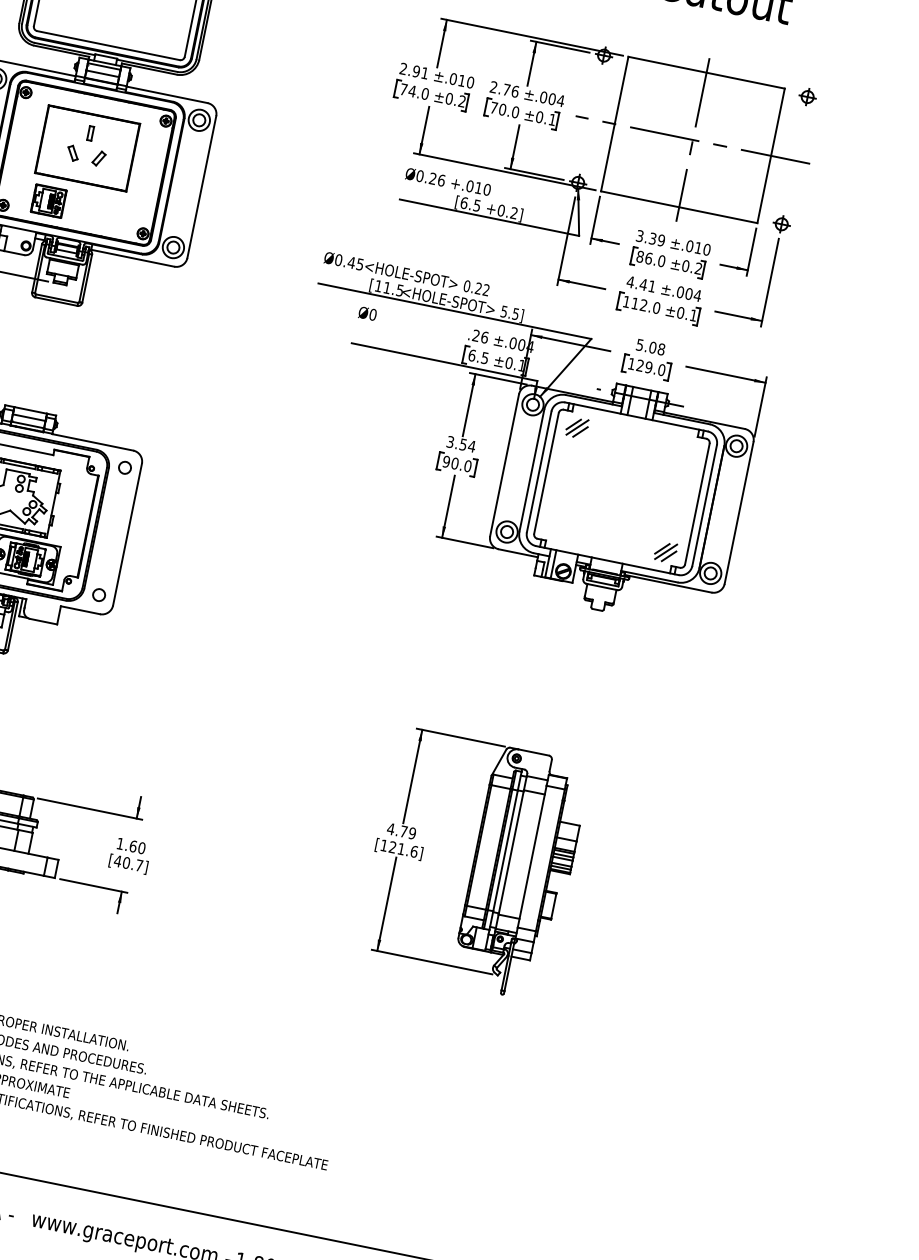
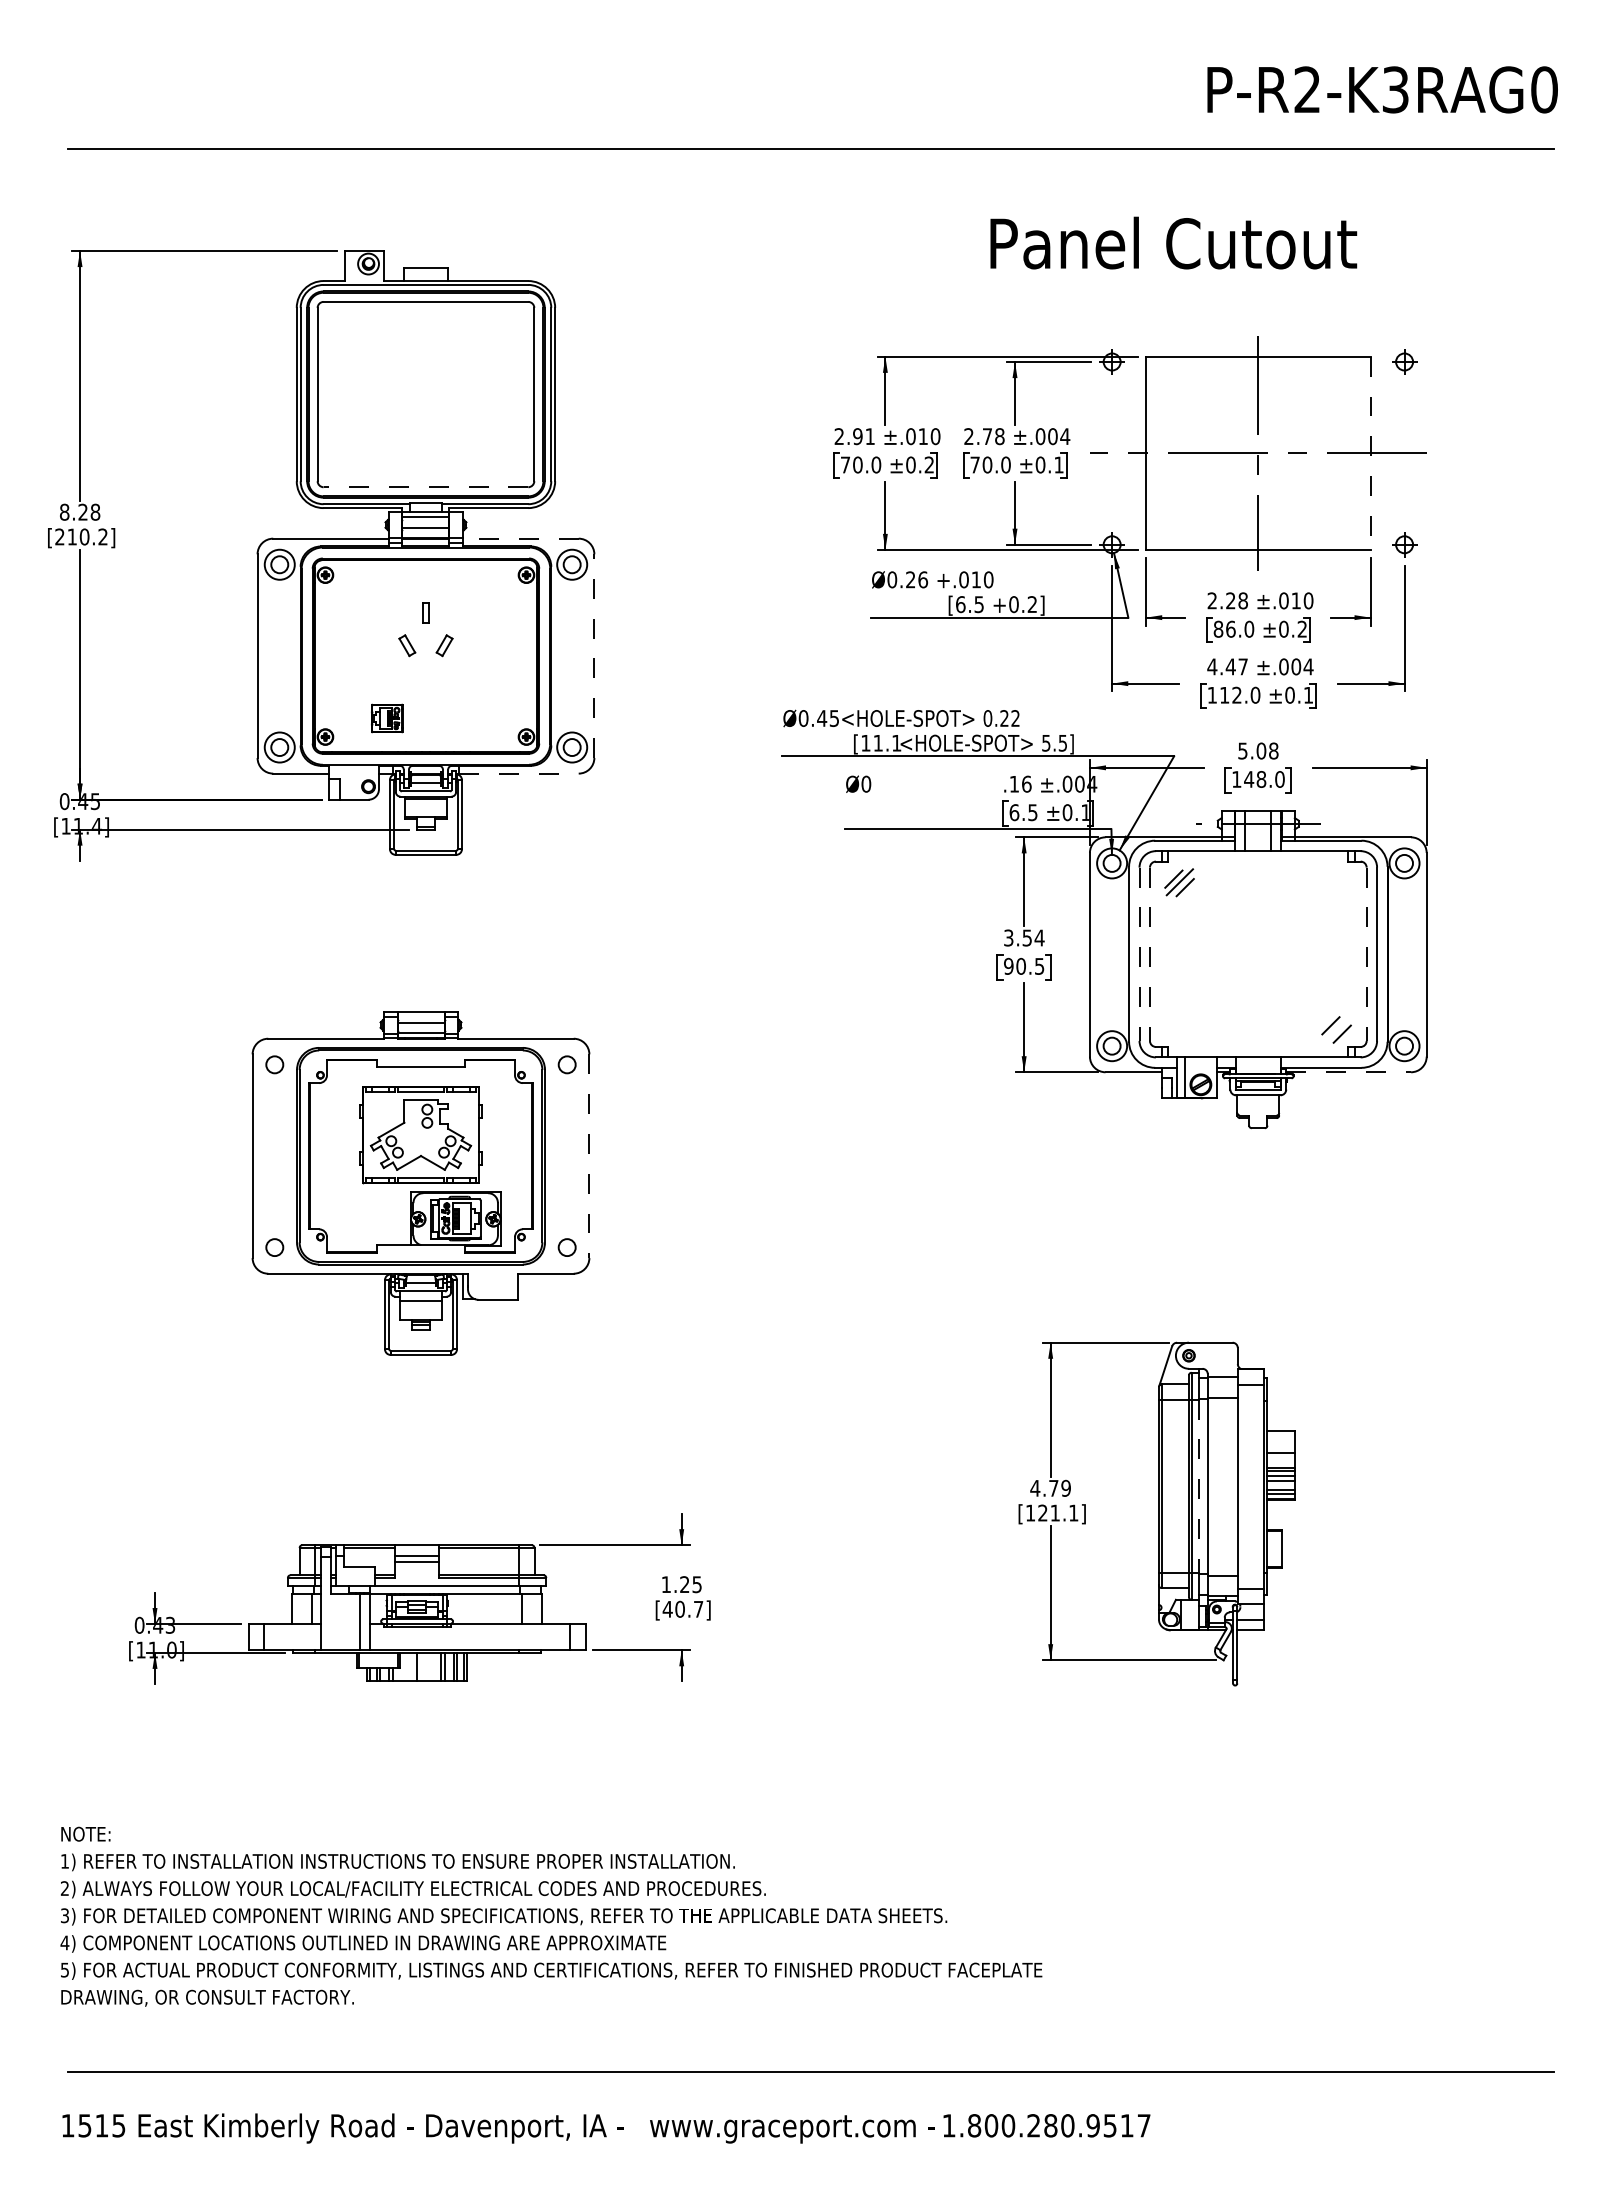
line: (108, 45) -> (425, 487), solid -> dashed
text: (412, 90) -> (857, 464), 74.0 -> 70.0
text: (515, 91) -> (999, 436), 2.76 -> 2.78
line: (167, 94) -> (520, 538), solid -> dashed
part: (87, 148) -> (425, 634), removed
line: (770, 155) -> (1370, 453), solid -> dashed
line: (201, 187) -> (594, 656), solid -> dashed
part: (48, 201) -> (386, 718), size x0.7
text: (650, 238) -> (1227, 600), 3.39 -> 2.28
line: (133, 258) -> (519, 773), solid -> dashed
text: (651, 286) -> (1242, 666), 4.41 -> 4.47
text: (399, 290) -> (896, 743), [11.5 -> [11.1
text: (475, 335) -> (1013, 783), .26 -> .16
text: (644, 366) -> (1255, 779), 129.0 -> 148.0
text: (467, 465) -> (1039, 965), 90.0 -> 90.5
line: (539, 472) -> (1139, 954), solid -> dashed
line: (546, 473) -> (1149, 954), solid -> dashed
line: (697, 504) -> (1366, 954), solid -> dashed
line: (127, 534) -> (589, 1156), solid -> dashed
line: (665, 551) -> (1336, 1028), removed
line: (668, 584) -> (1349, 1072), solid -> dashed
text: (137, 847) -> (691, 1584), 1.60 -> 1.25
text: (414, 851) -> (1073, 1512), [121.6] -> [121.1]
line: (505, 851) -> (1199, 1486), solid -> dashed

